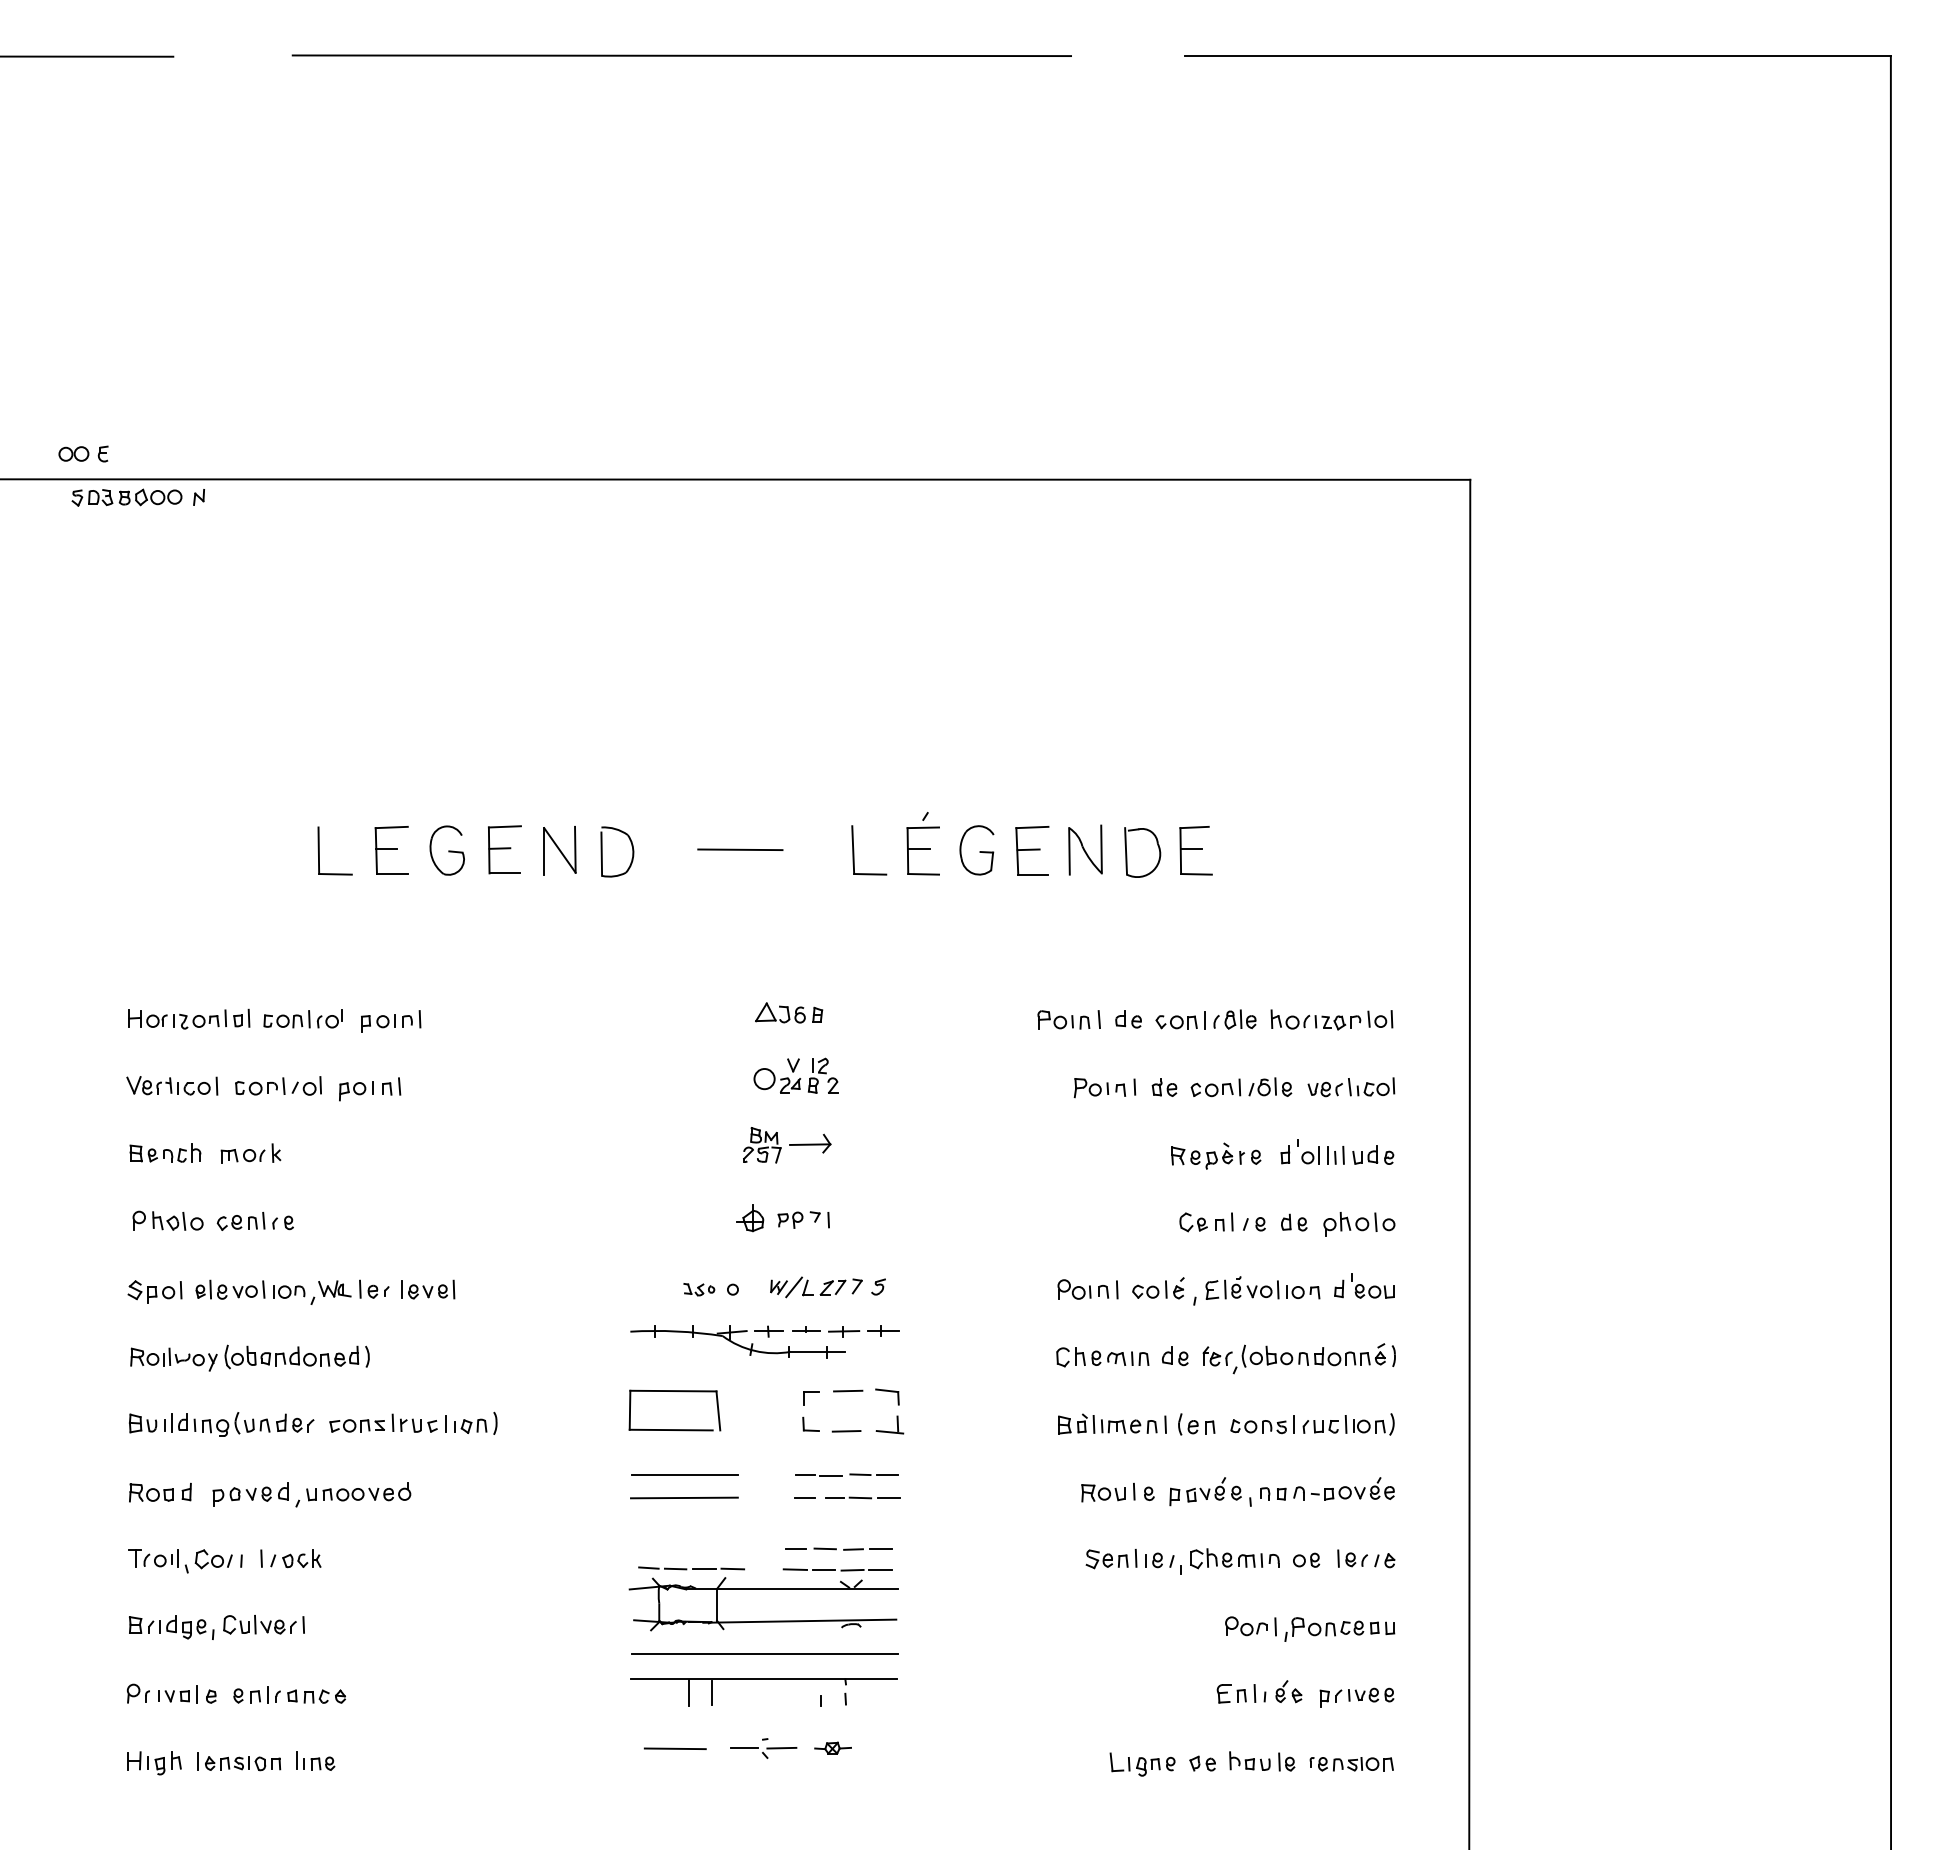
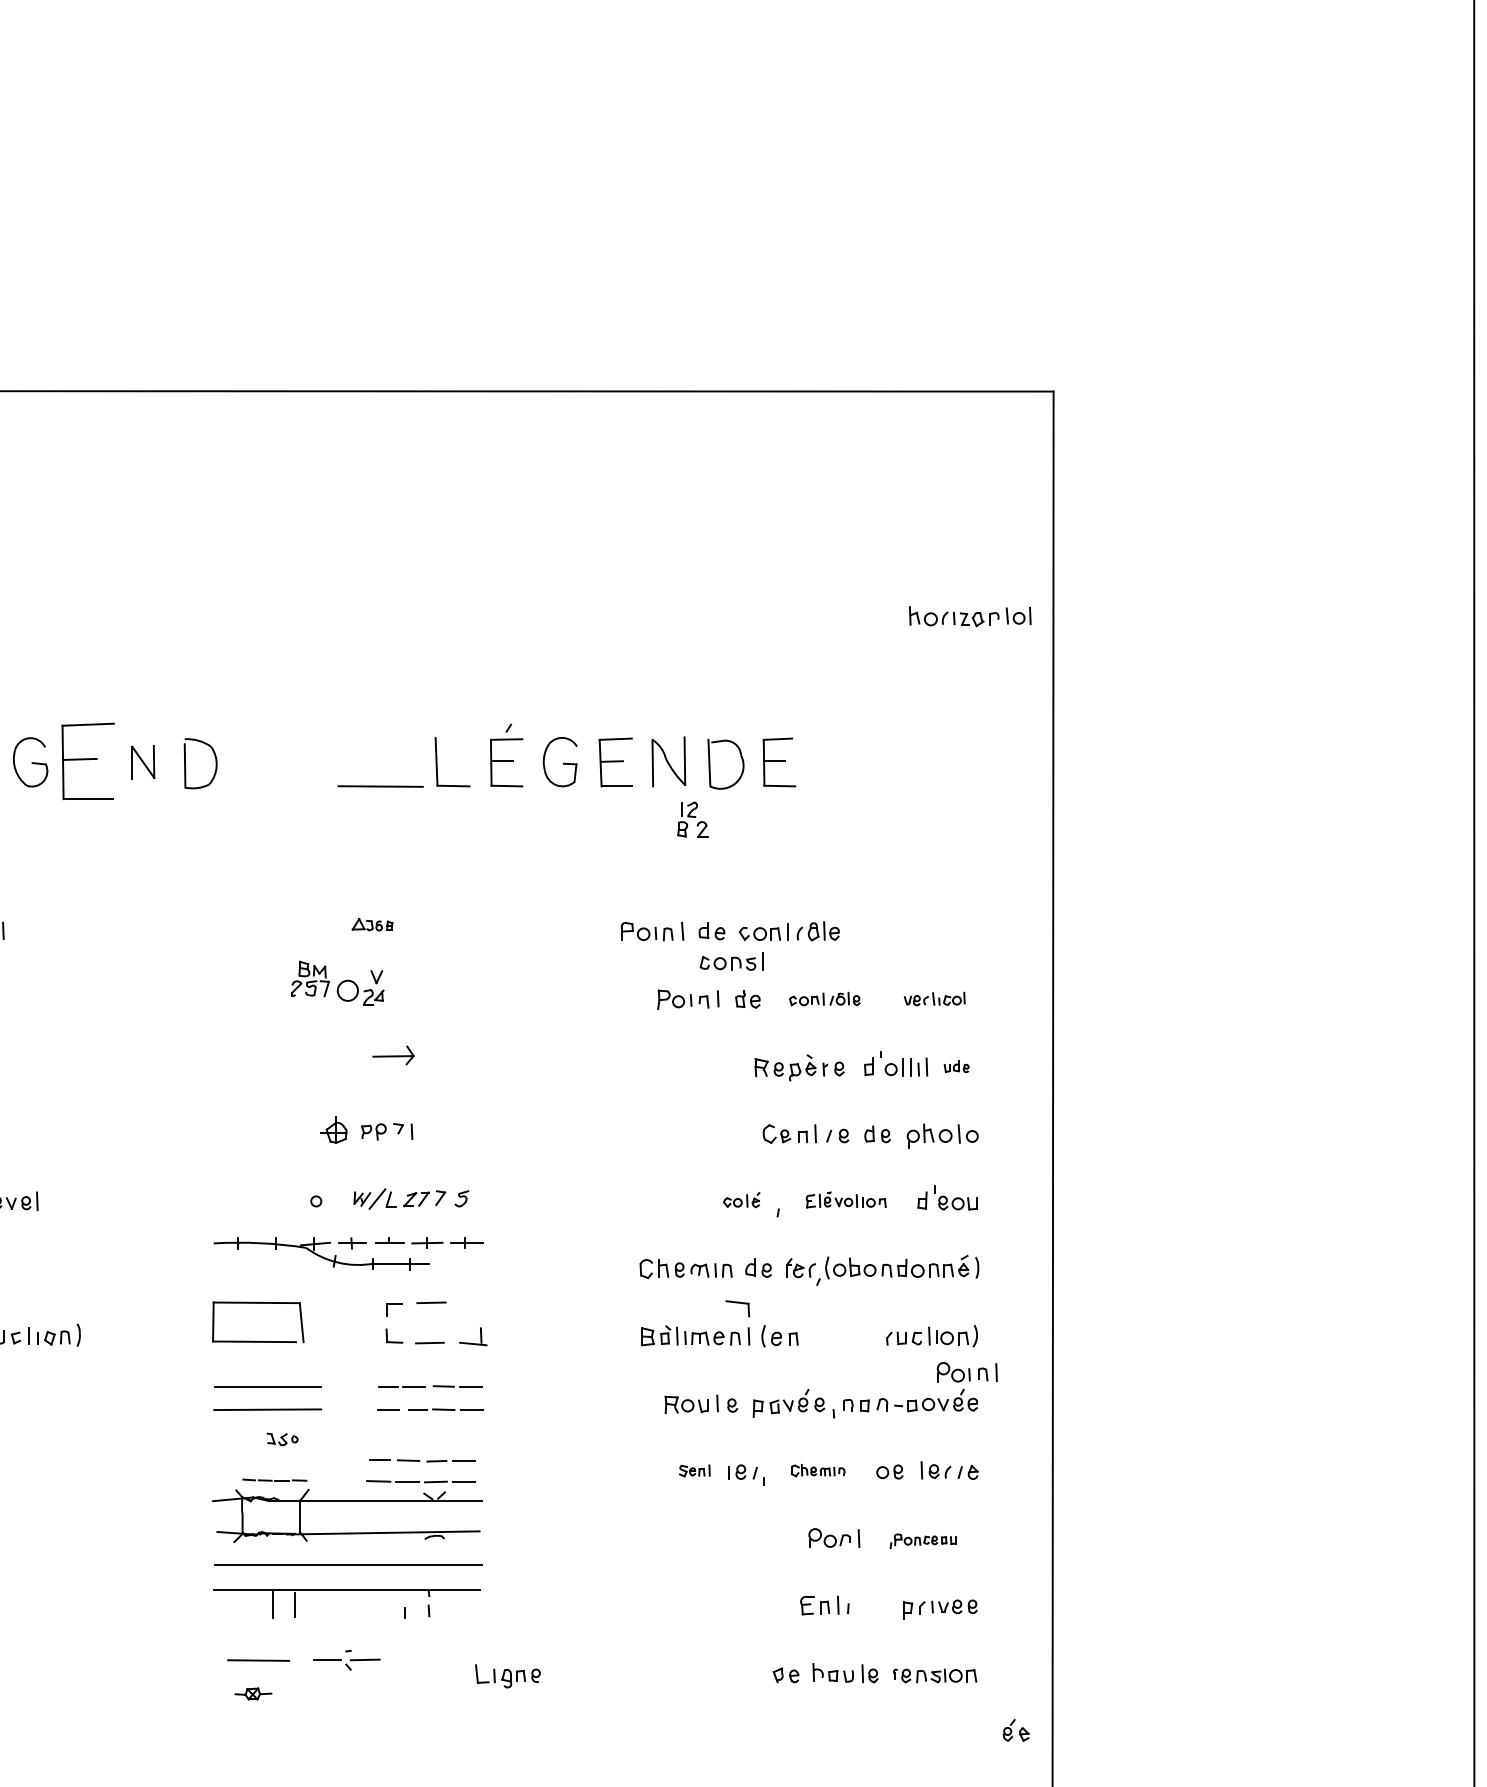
part: (504, 849) -> (87, 761), size x1.6
line: (740, 849) -> (380, 786), moved
part: (559, 850) -> (142, 762), size x0.7
part: (789, 1012) -> (372, 924), size x0.6
part: (1331, 1019) -> (969, 616), moved
part: (823, 1075) -> (692, 819), moved
part: (1241, 1087) -> (824, 999), size x0.7
part: (1351, 1087) -> (934, 999), size x0.7
part: (762, 1145) -> (310, 979), moved
part: (1373, 1154) -> (956, 1066), size x0.6
part: (1262, 1287) -> (845, 1199), size x0.7
part: (1158, 1288) -> (741, 1200), size x0.7
part: (699, 1289) -> (282, 1439), moved
part: (1087, 1289) -> (966, 1372), moved
part: (887, 1396) -> (737, 1308), moved
part: (1262, 1424) -> (731, 961), moved
part: (1234, 1558) -> (817, 1470), size x0.6
part: (1111, 1559) -> (694, 1471), size x0.6
part: (691, 1568) -> (274, 1480), size x0.6
part: (1339, 1629) -> (922, 1541), size x0.6
part: (1288, 1691) -> (1015, 1730), moved
part: (832, 1747) -> (252, 1693), moved
part: (1142, 1764) -> (507, 1676), moved

